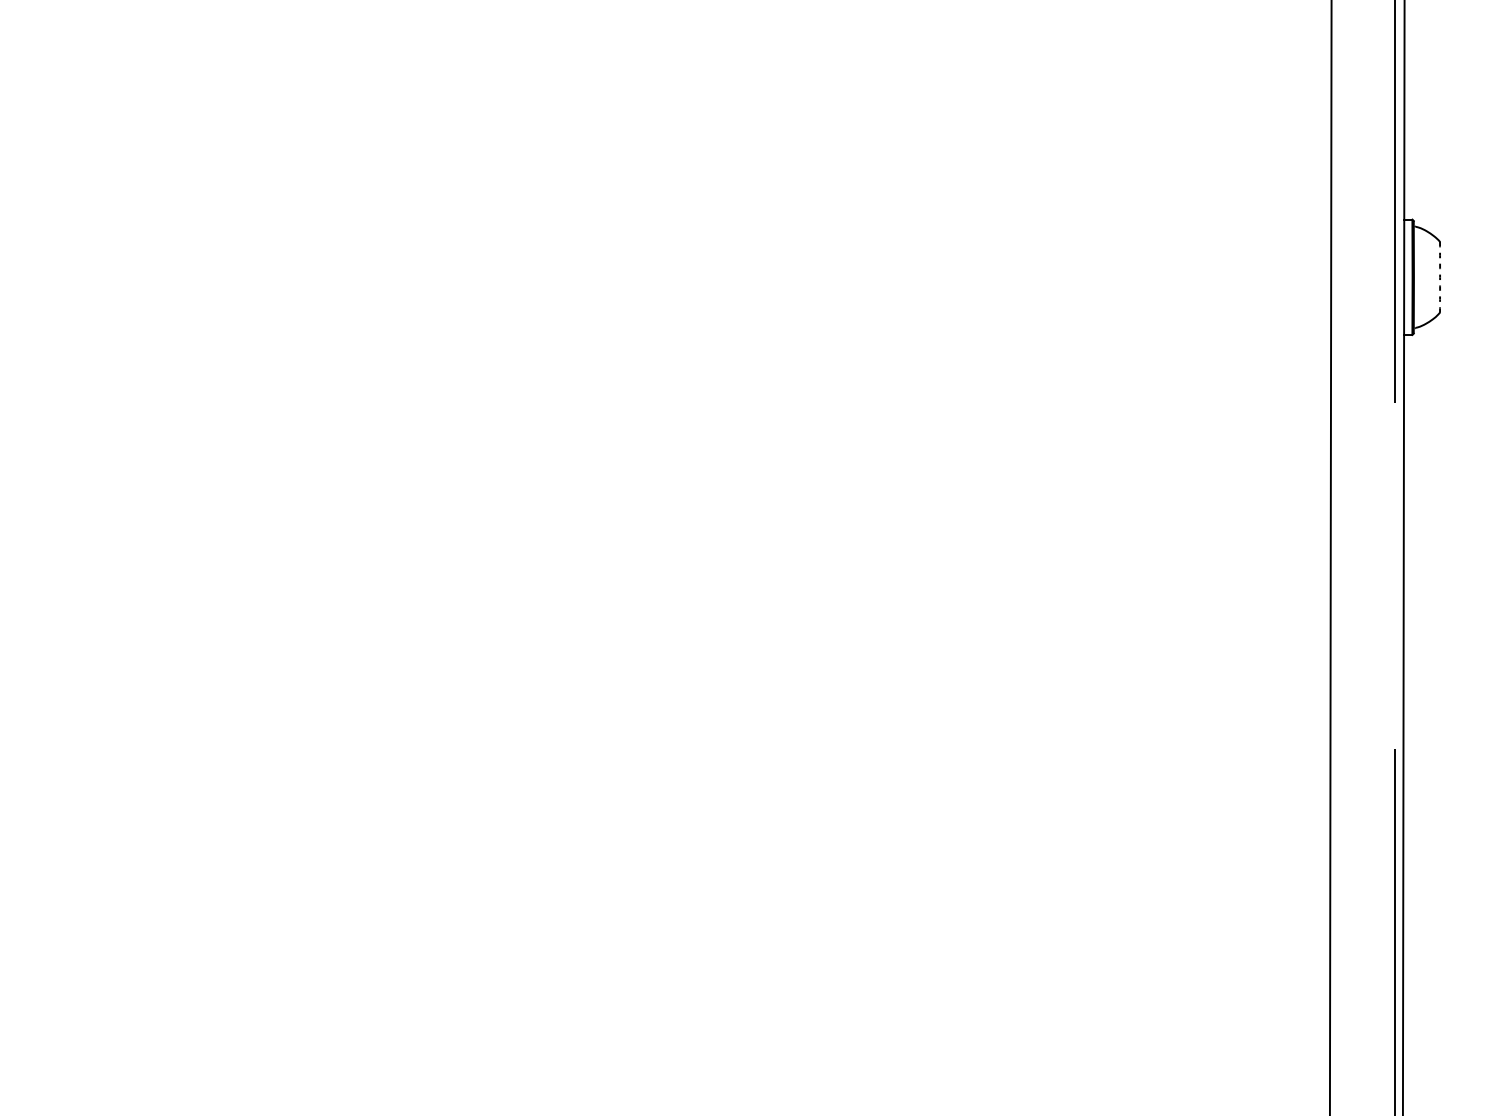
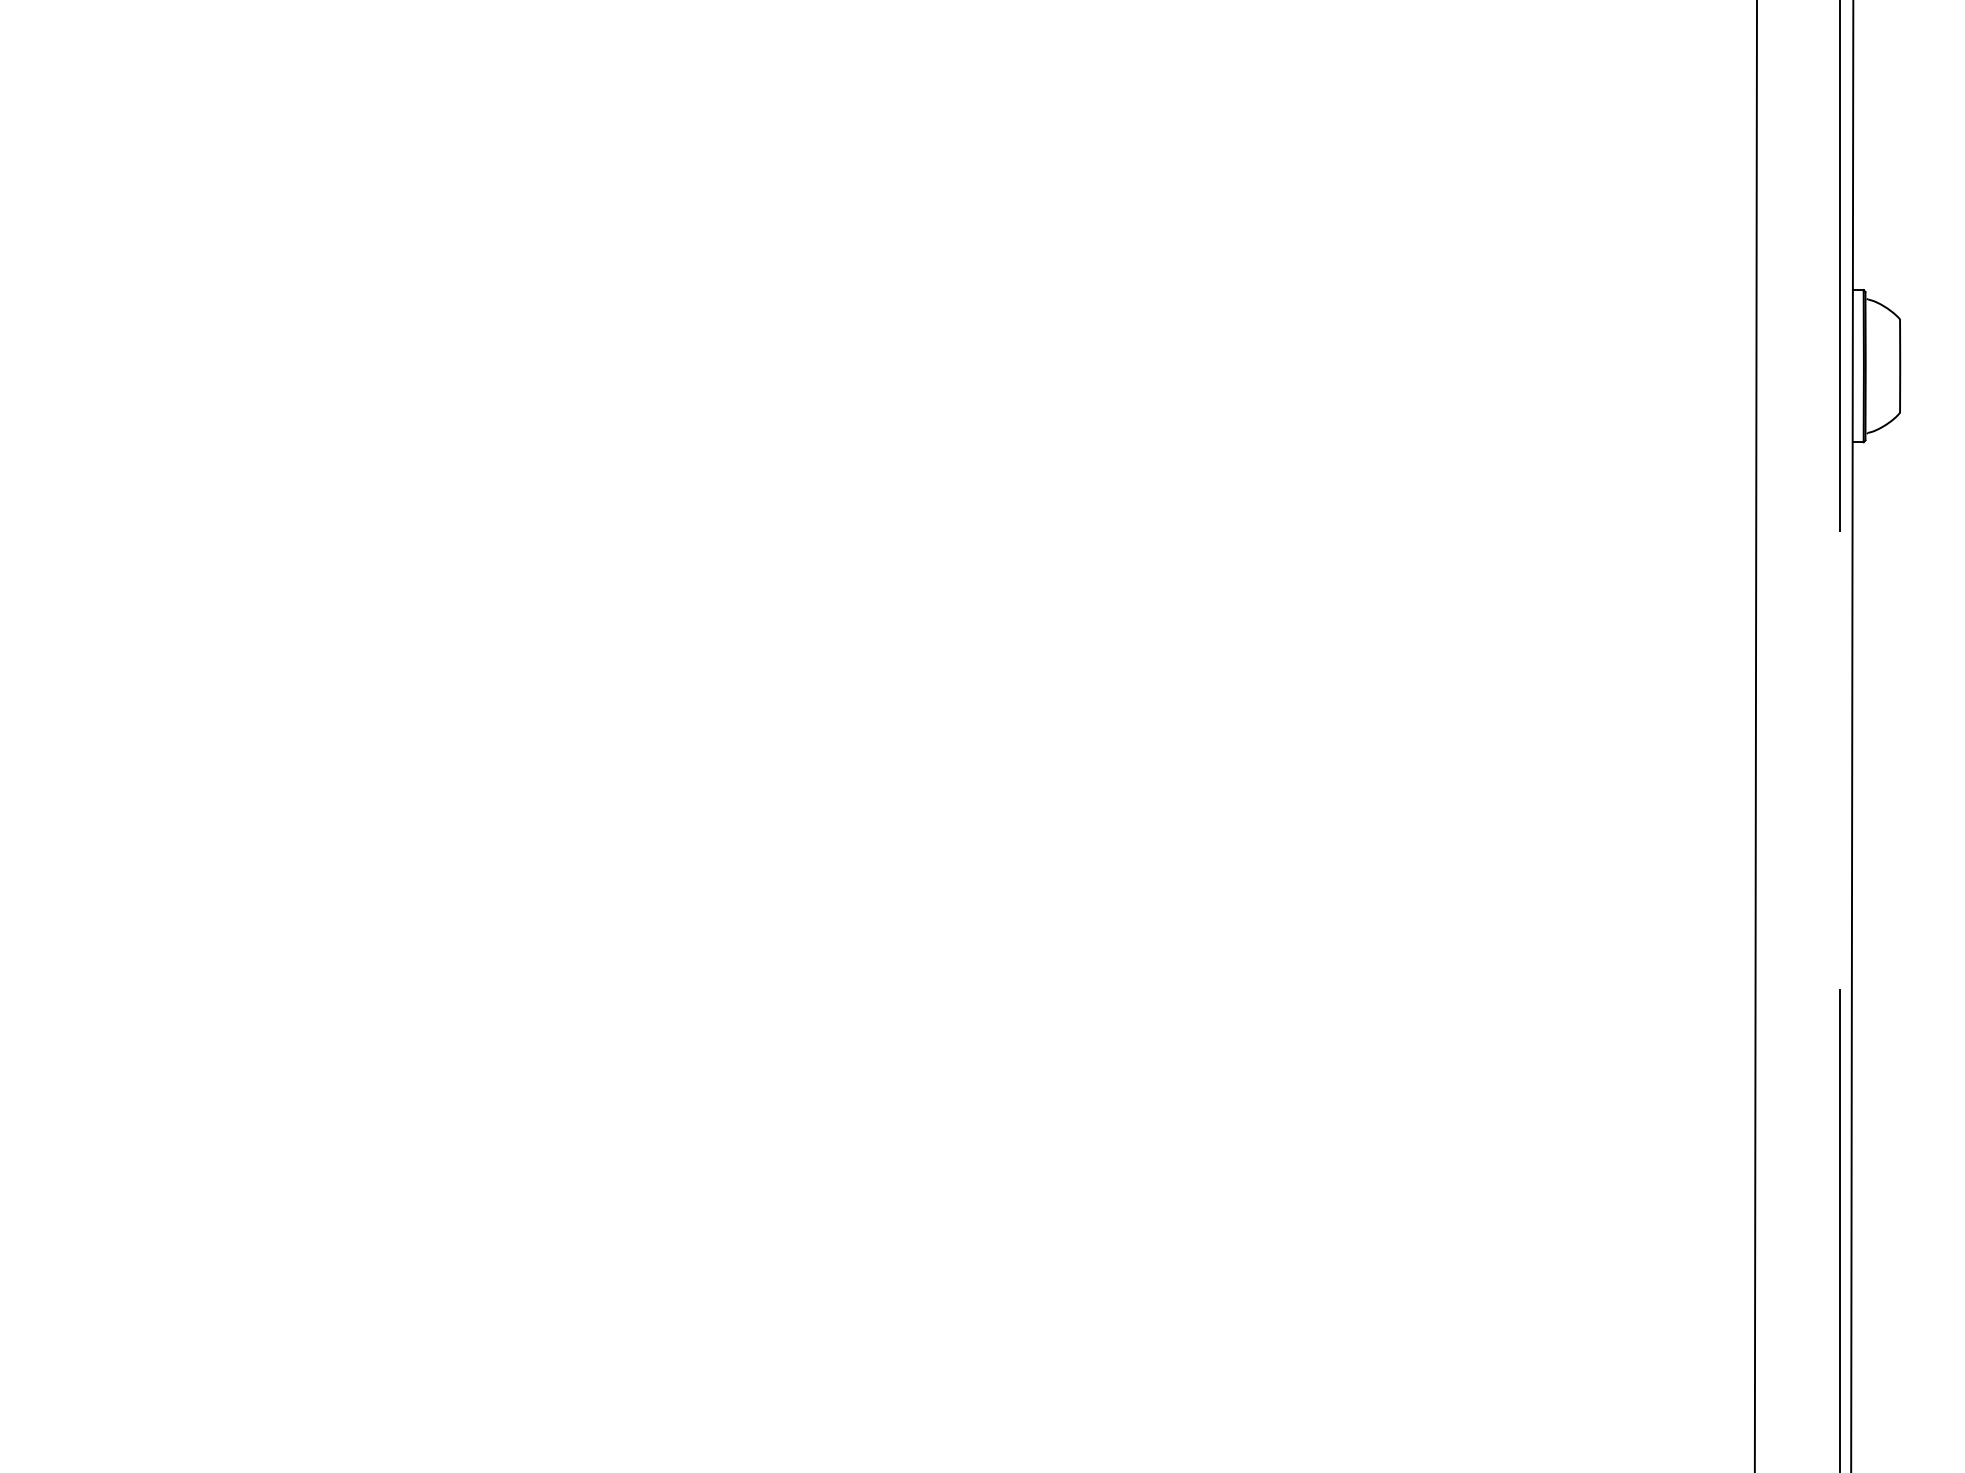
arc: (1440, 277) -> (1900, 366), dashed -> solid

